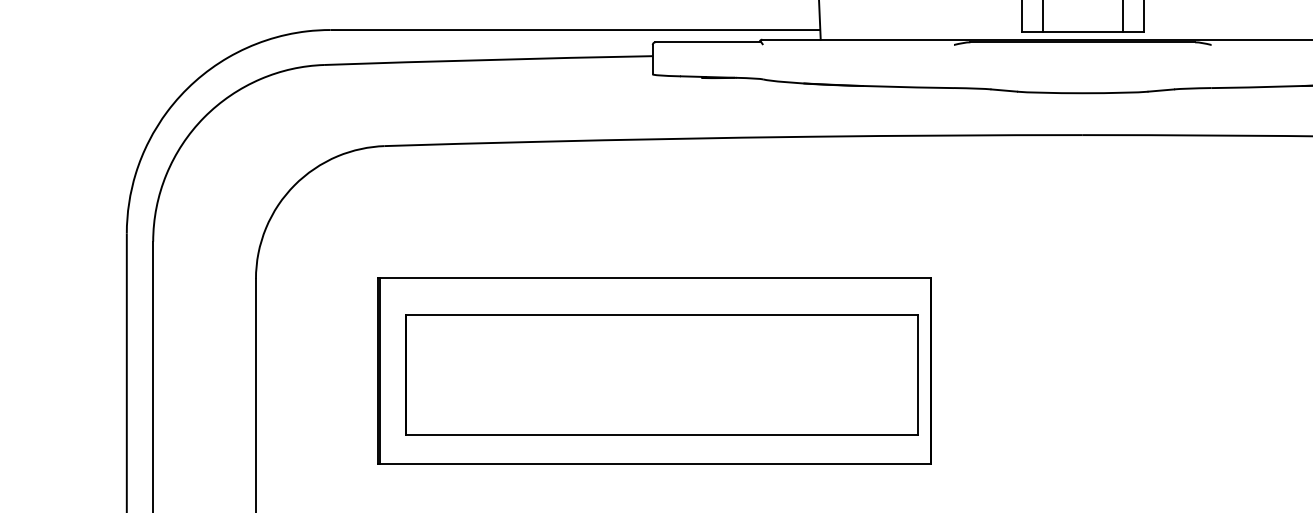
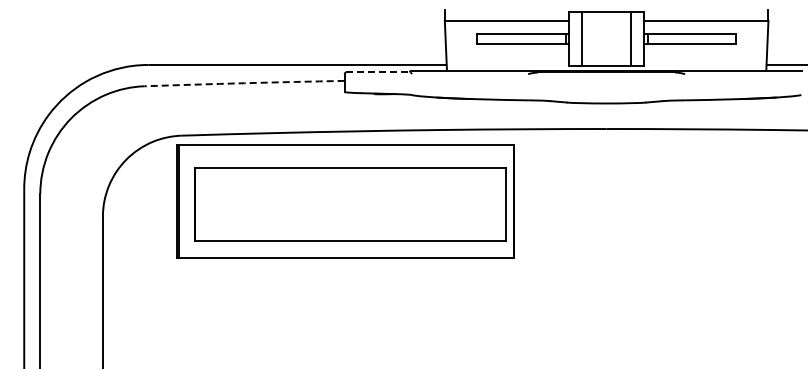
line: (708, 42) -> (378, 72), solid -> dashed
arc: (488, 60) -> (244, 83), solid -> dashed
part: (654, 370) -> (345, 201), moved

